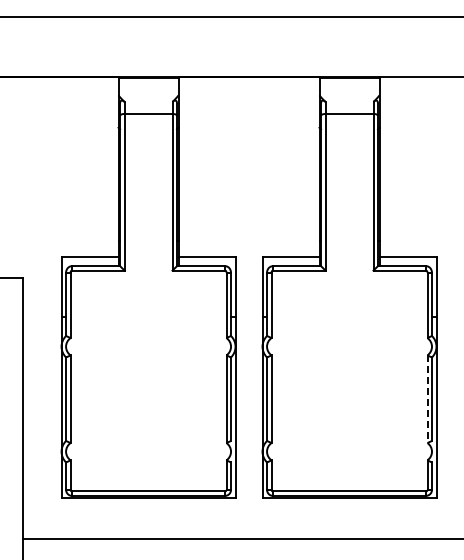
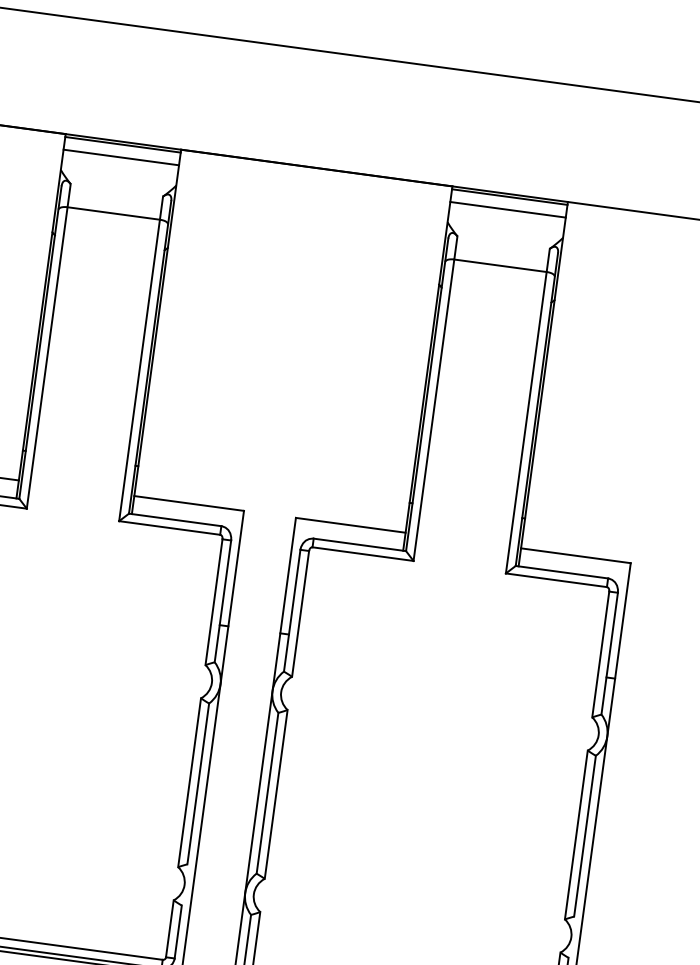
line: (148, 84) -> (121, 156), added
line: (349, 84) -> (508, 209), added
line: (427, 399) -> (576, 835), dashed -> solid

